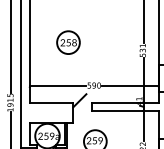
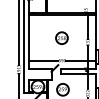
part: (67, 41) -> (61, 37), moved

